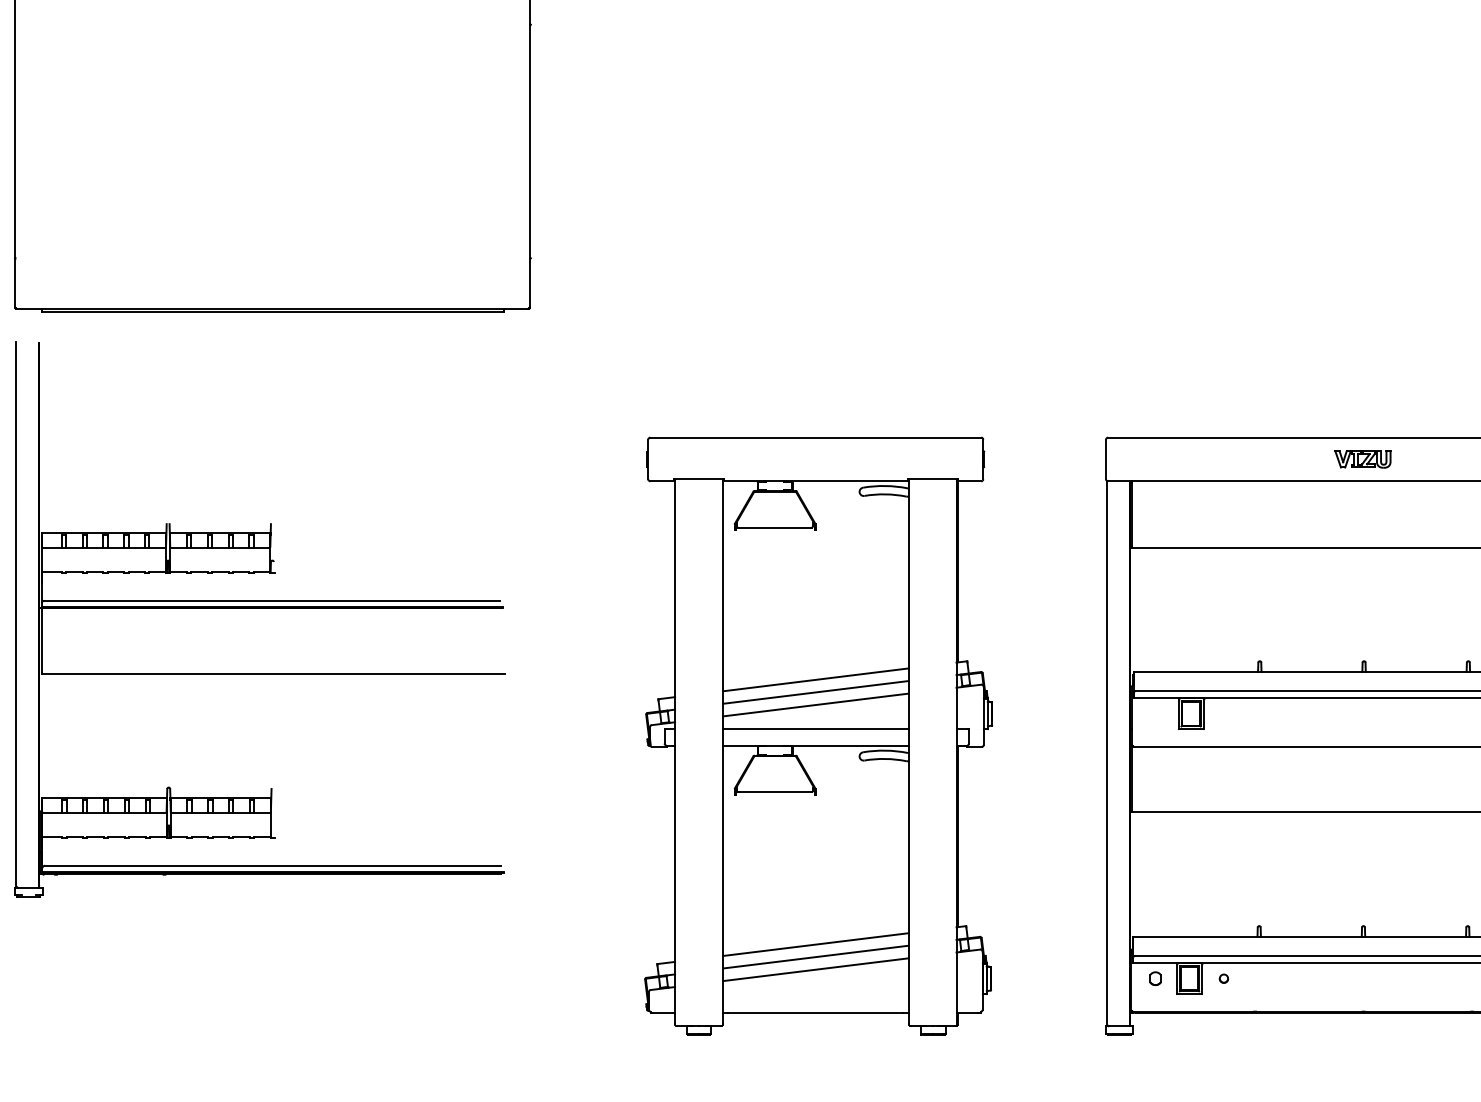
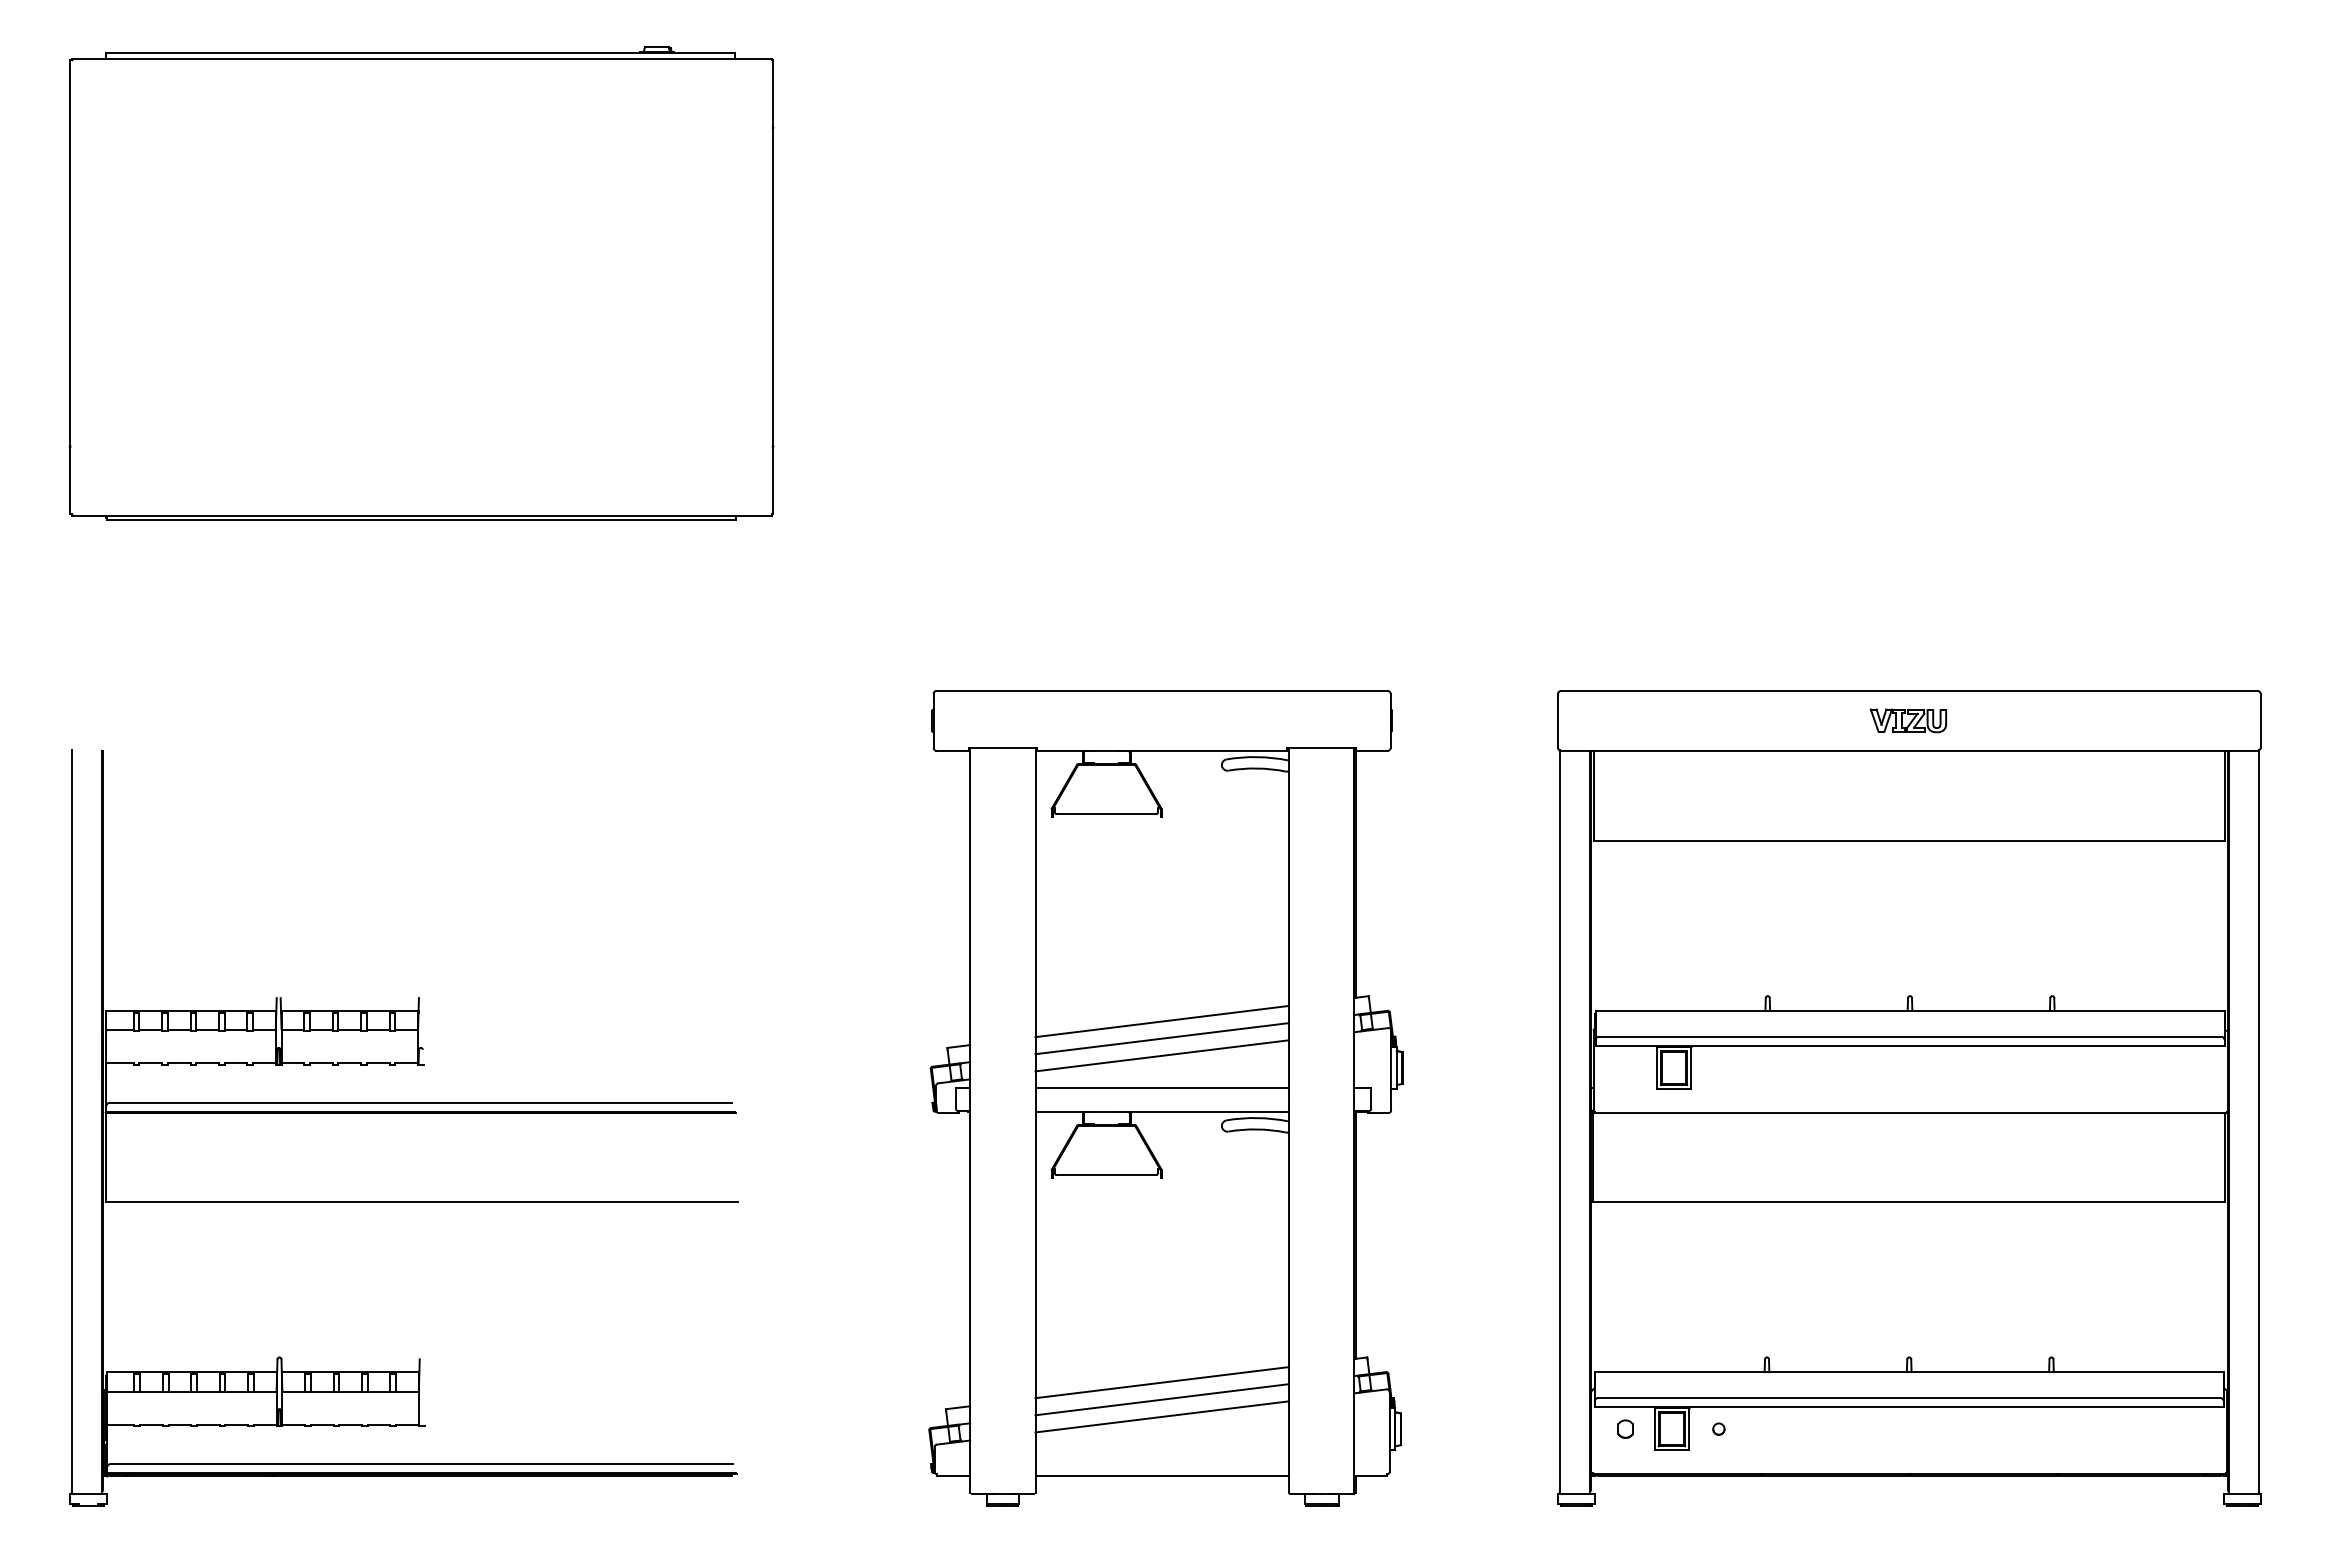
part: (259, 608) -> (403, 1113), moved

